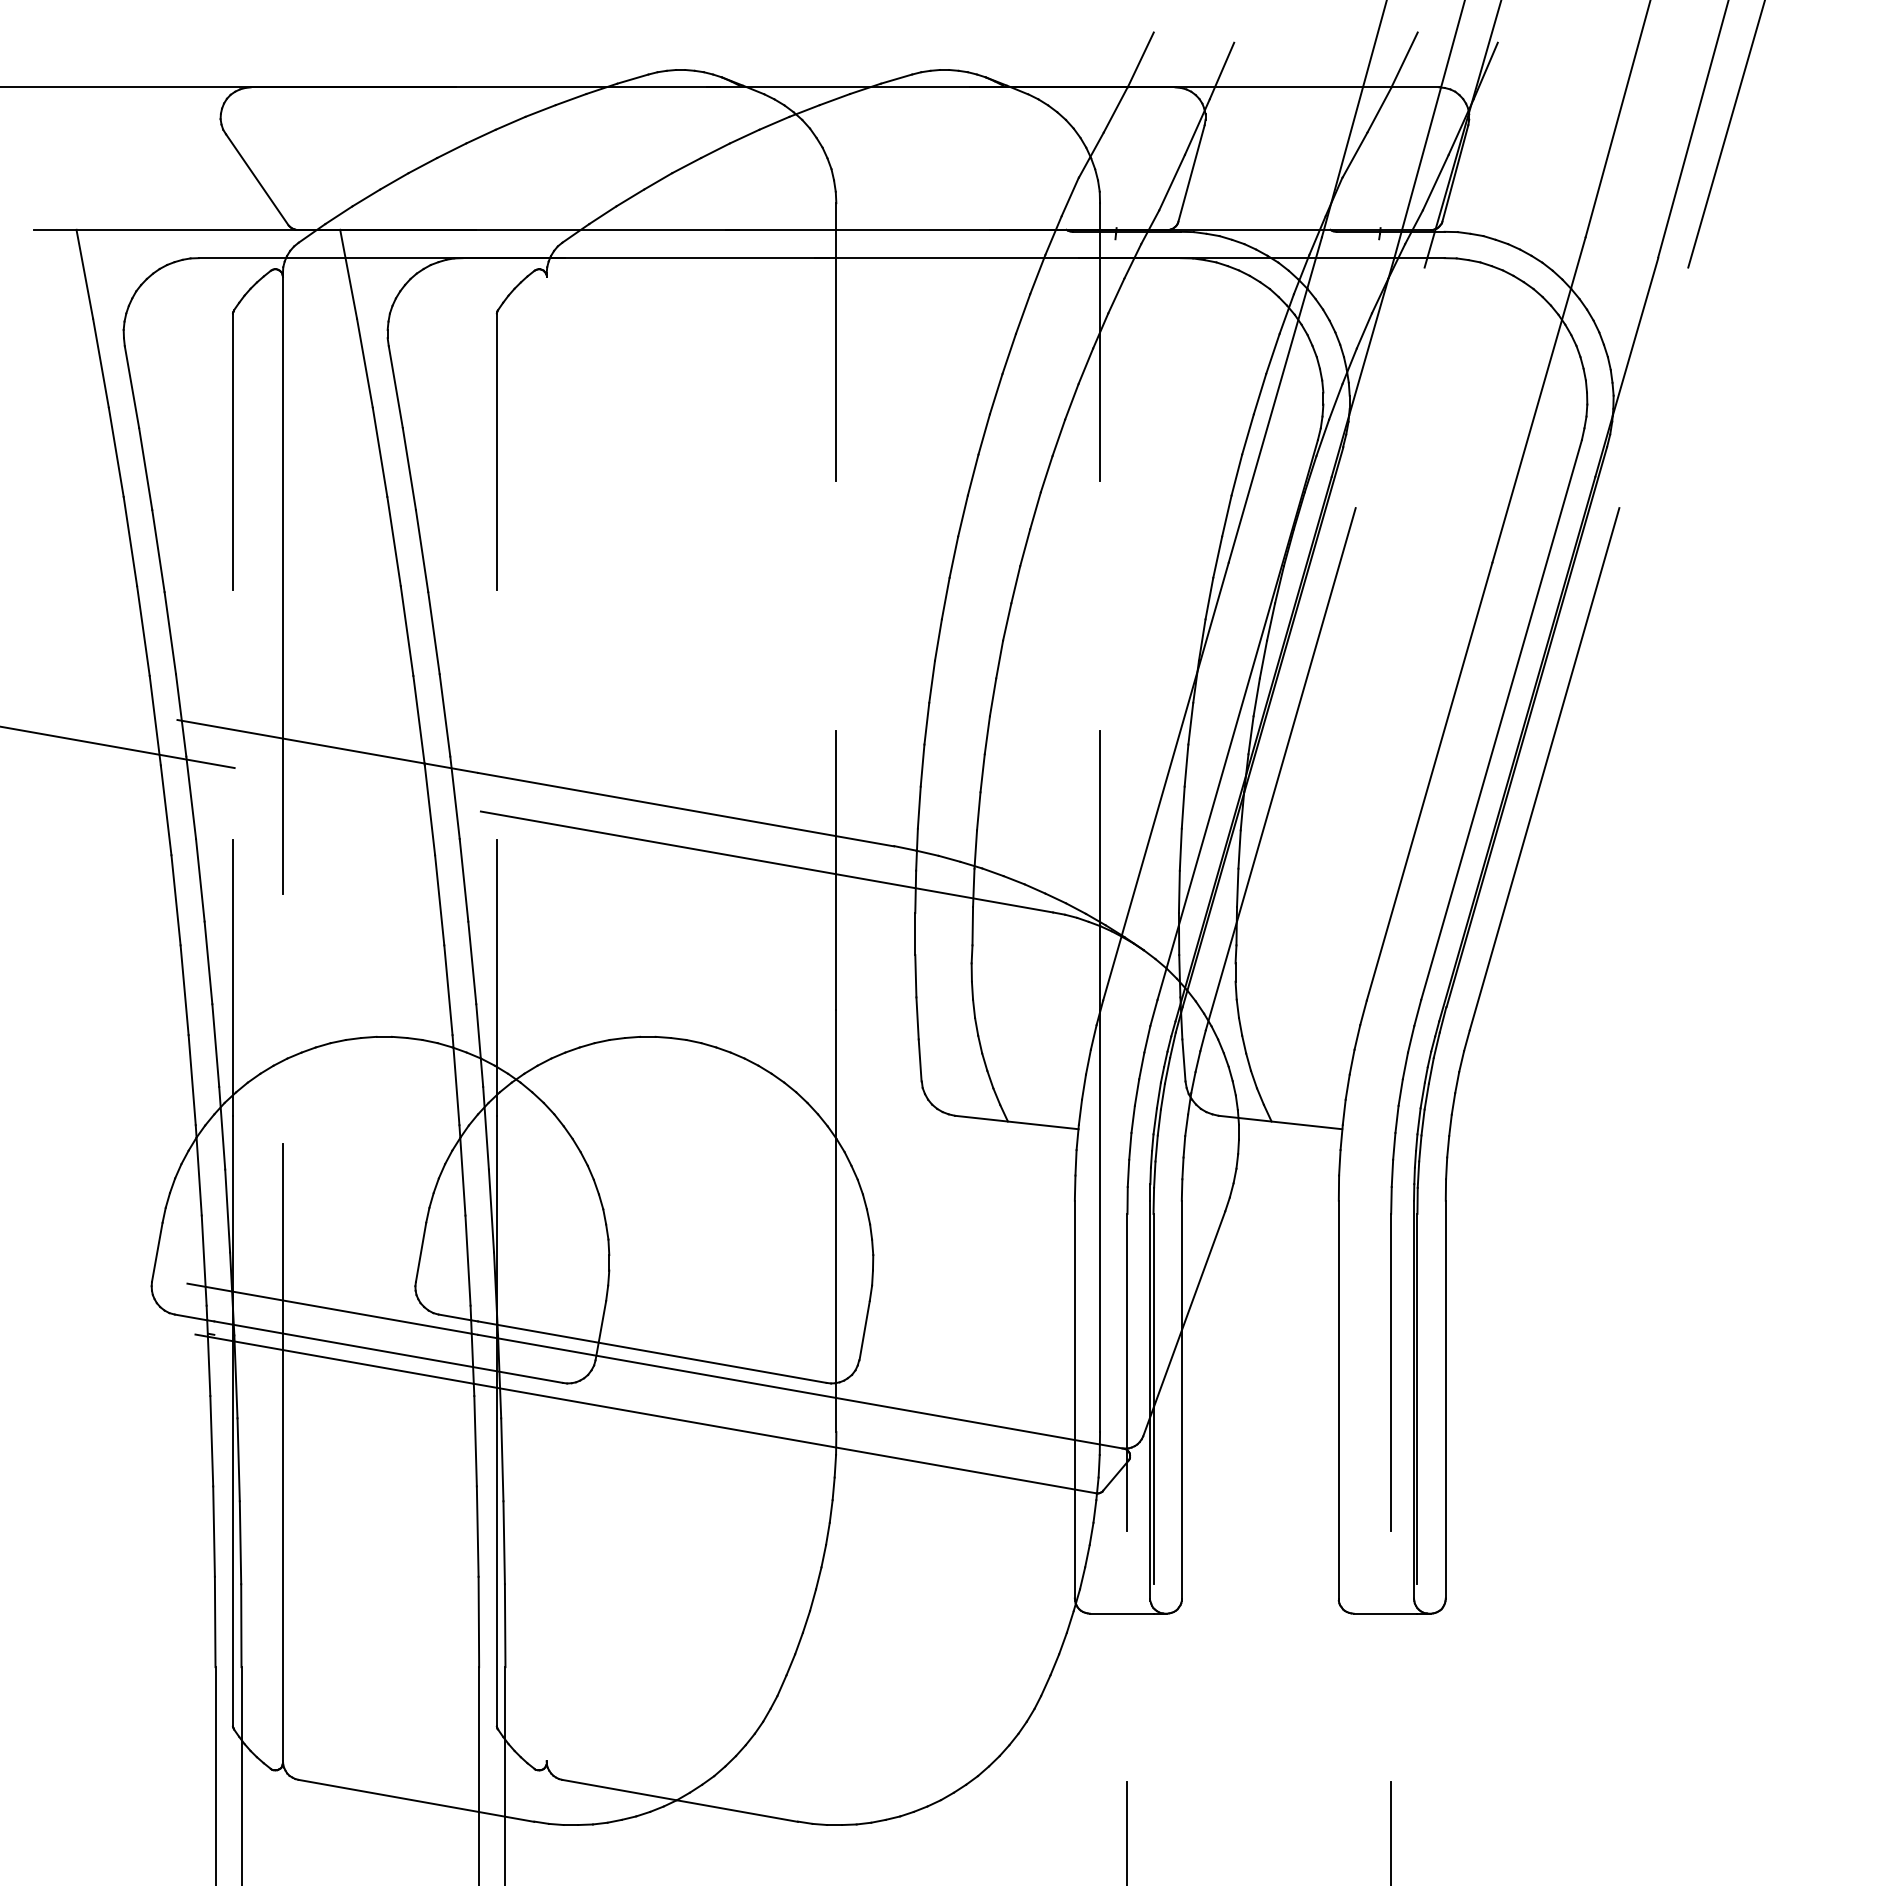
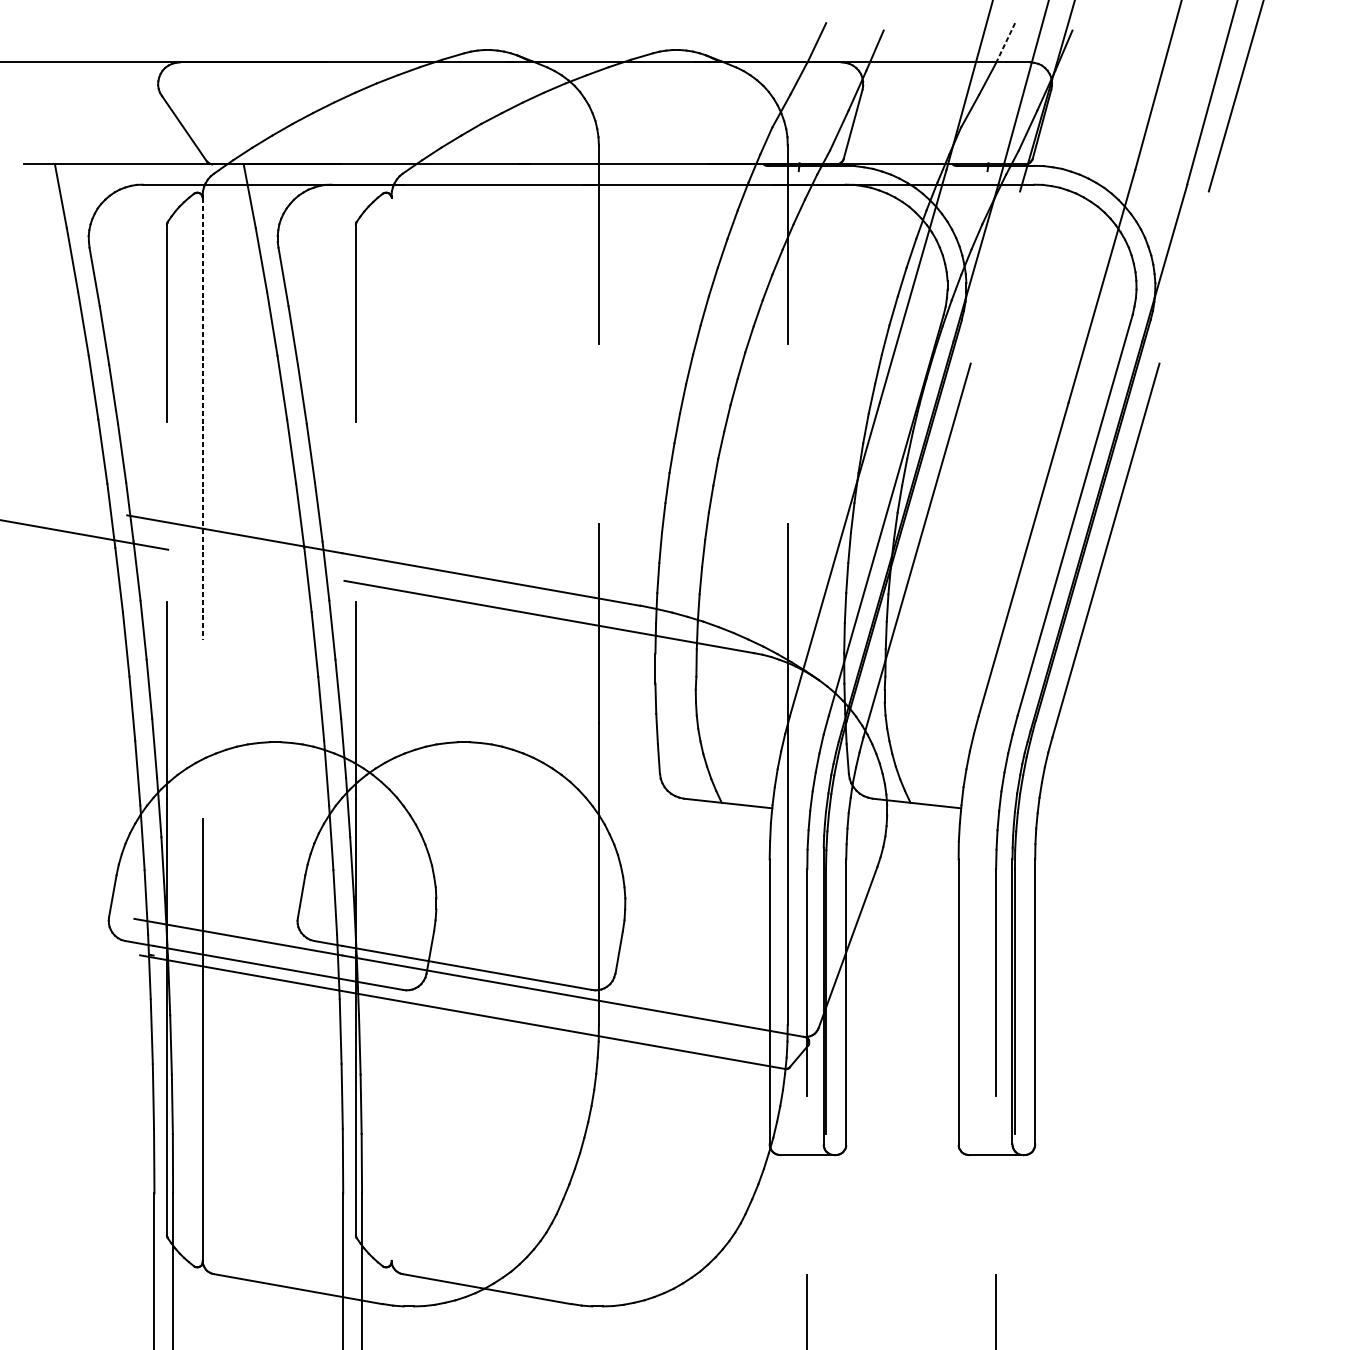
line: (1404, 60) -> (1005, 43), solid -> dashed
line: (282, 585) -> (202, 419), solid -> dashed

